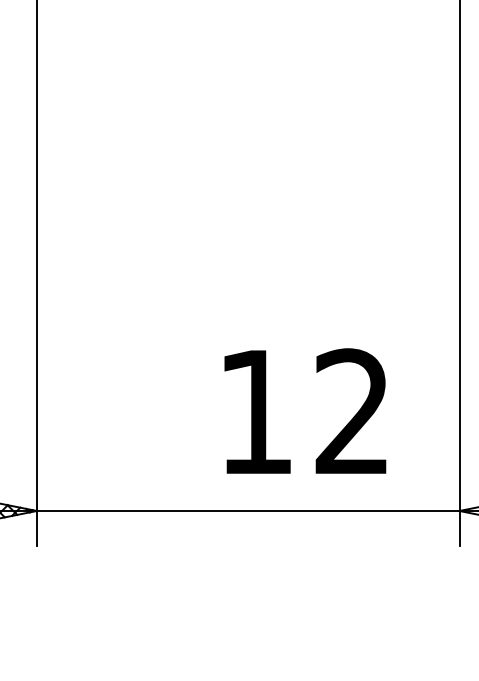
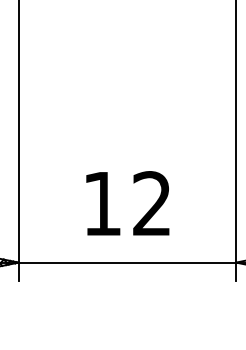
text: (304, 411) -> (127, 203), moved

